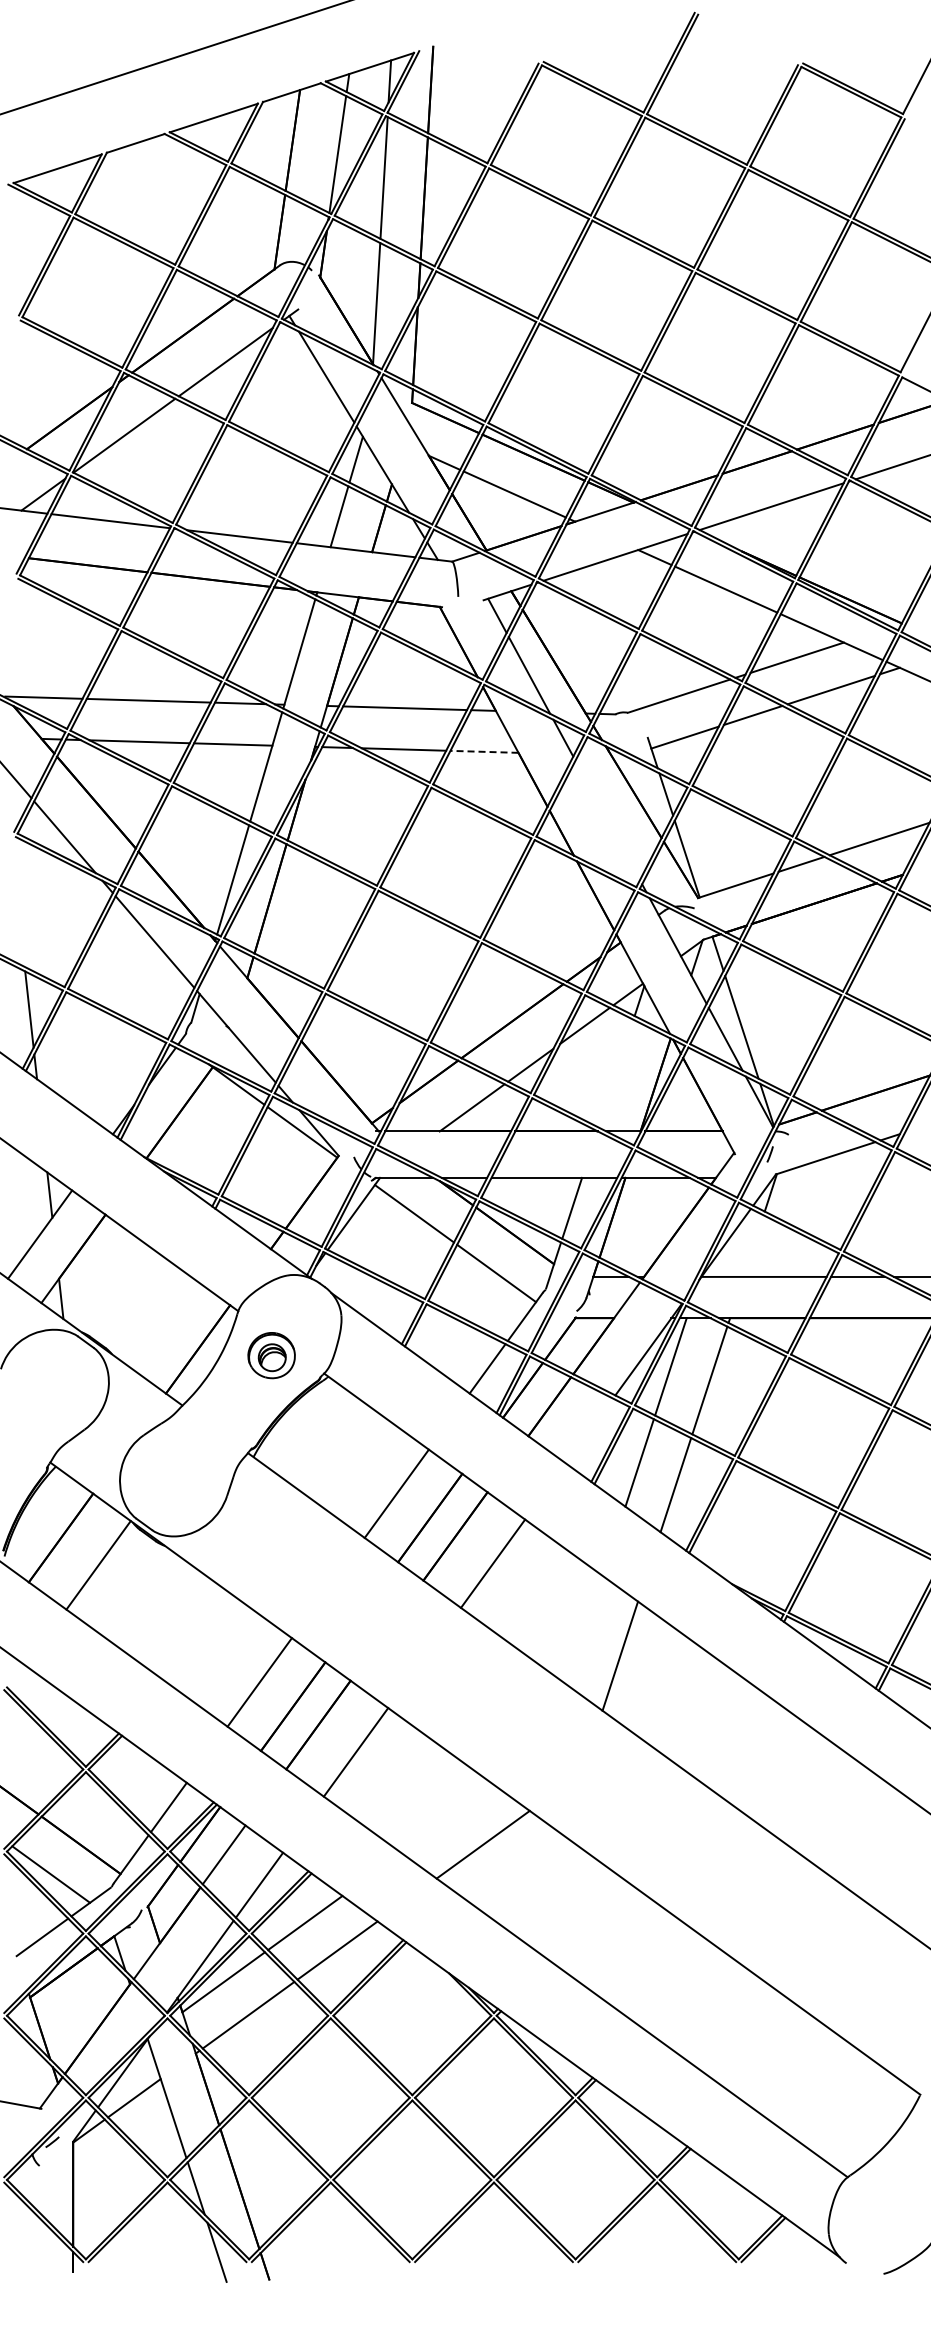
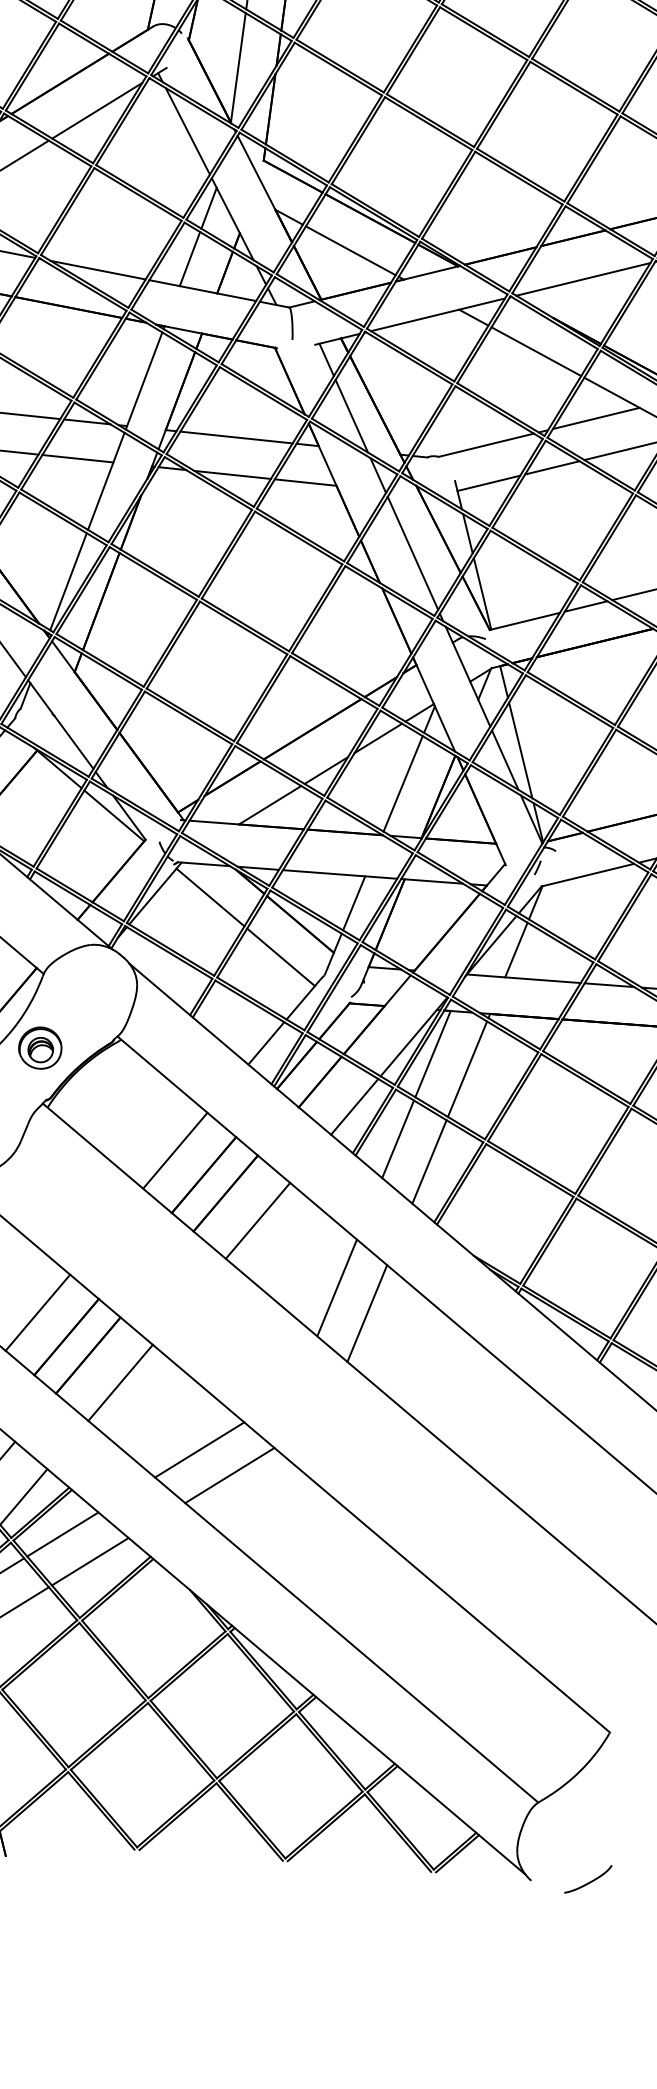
line: (484, 751) -> (305, 482), dashed -> solid
line: (607, 820) -> (412, 553), added
line: (615, 1073) -> (402, 783), added
line: (753, 1245) -> (516, 949), added
part: (271, 1355) -> (40, 1048), moved
line: (589, 1430) -> (354, 1106), added
line: (584, 1630) -> (336, 1287), added
line: (447, 1819) -> (199, 1450), added

